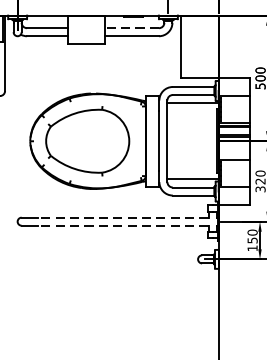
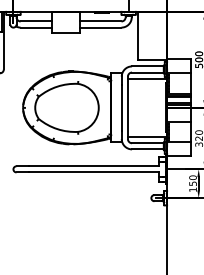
line: (131, 28) -> (100, 21), dashed -> solid
line: (122, 217) -> (93, 166), dashed -> solid
line: (122, 225) -> (93, 172), dashed -> solid

